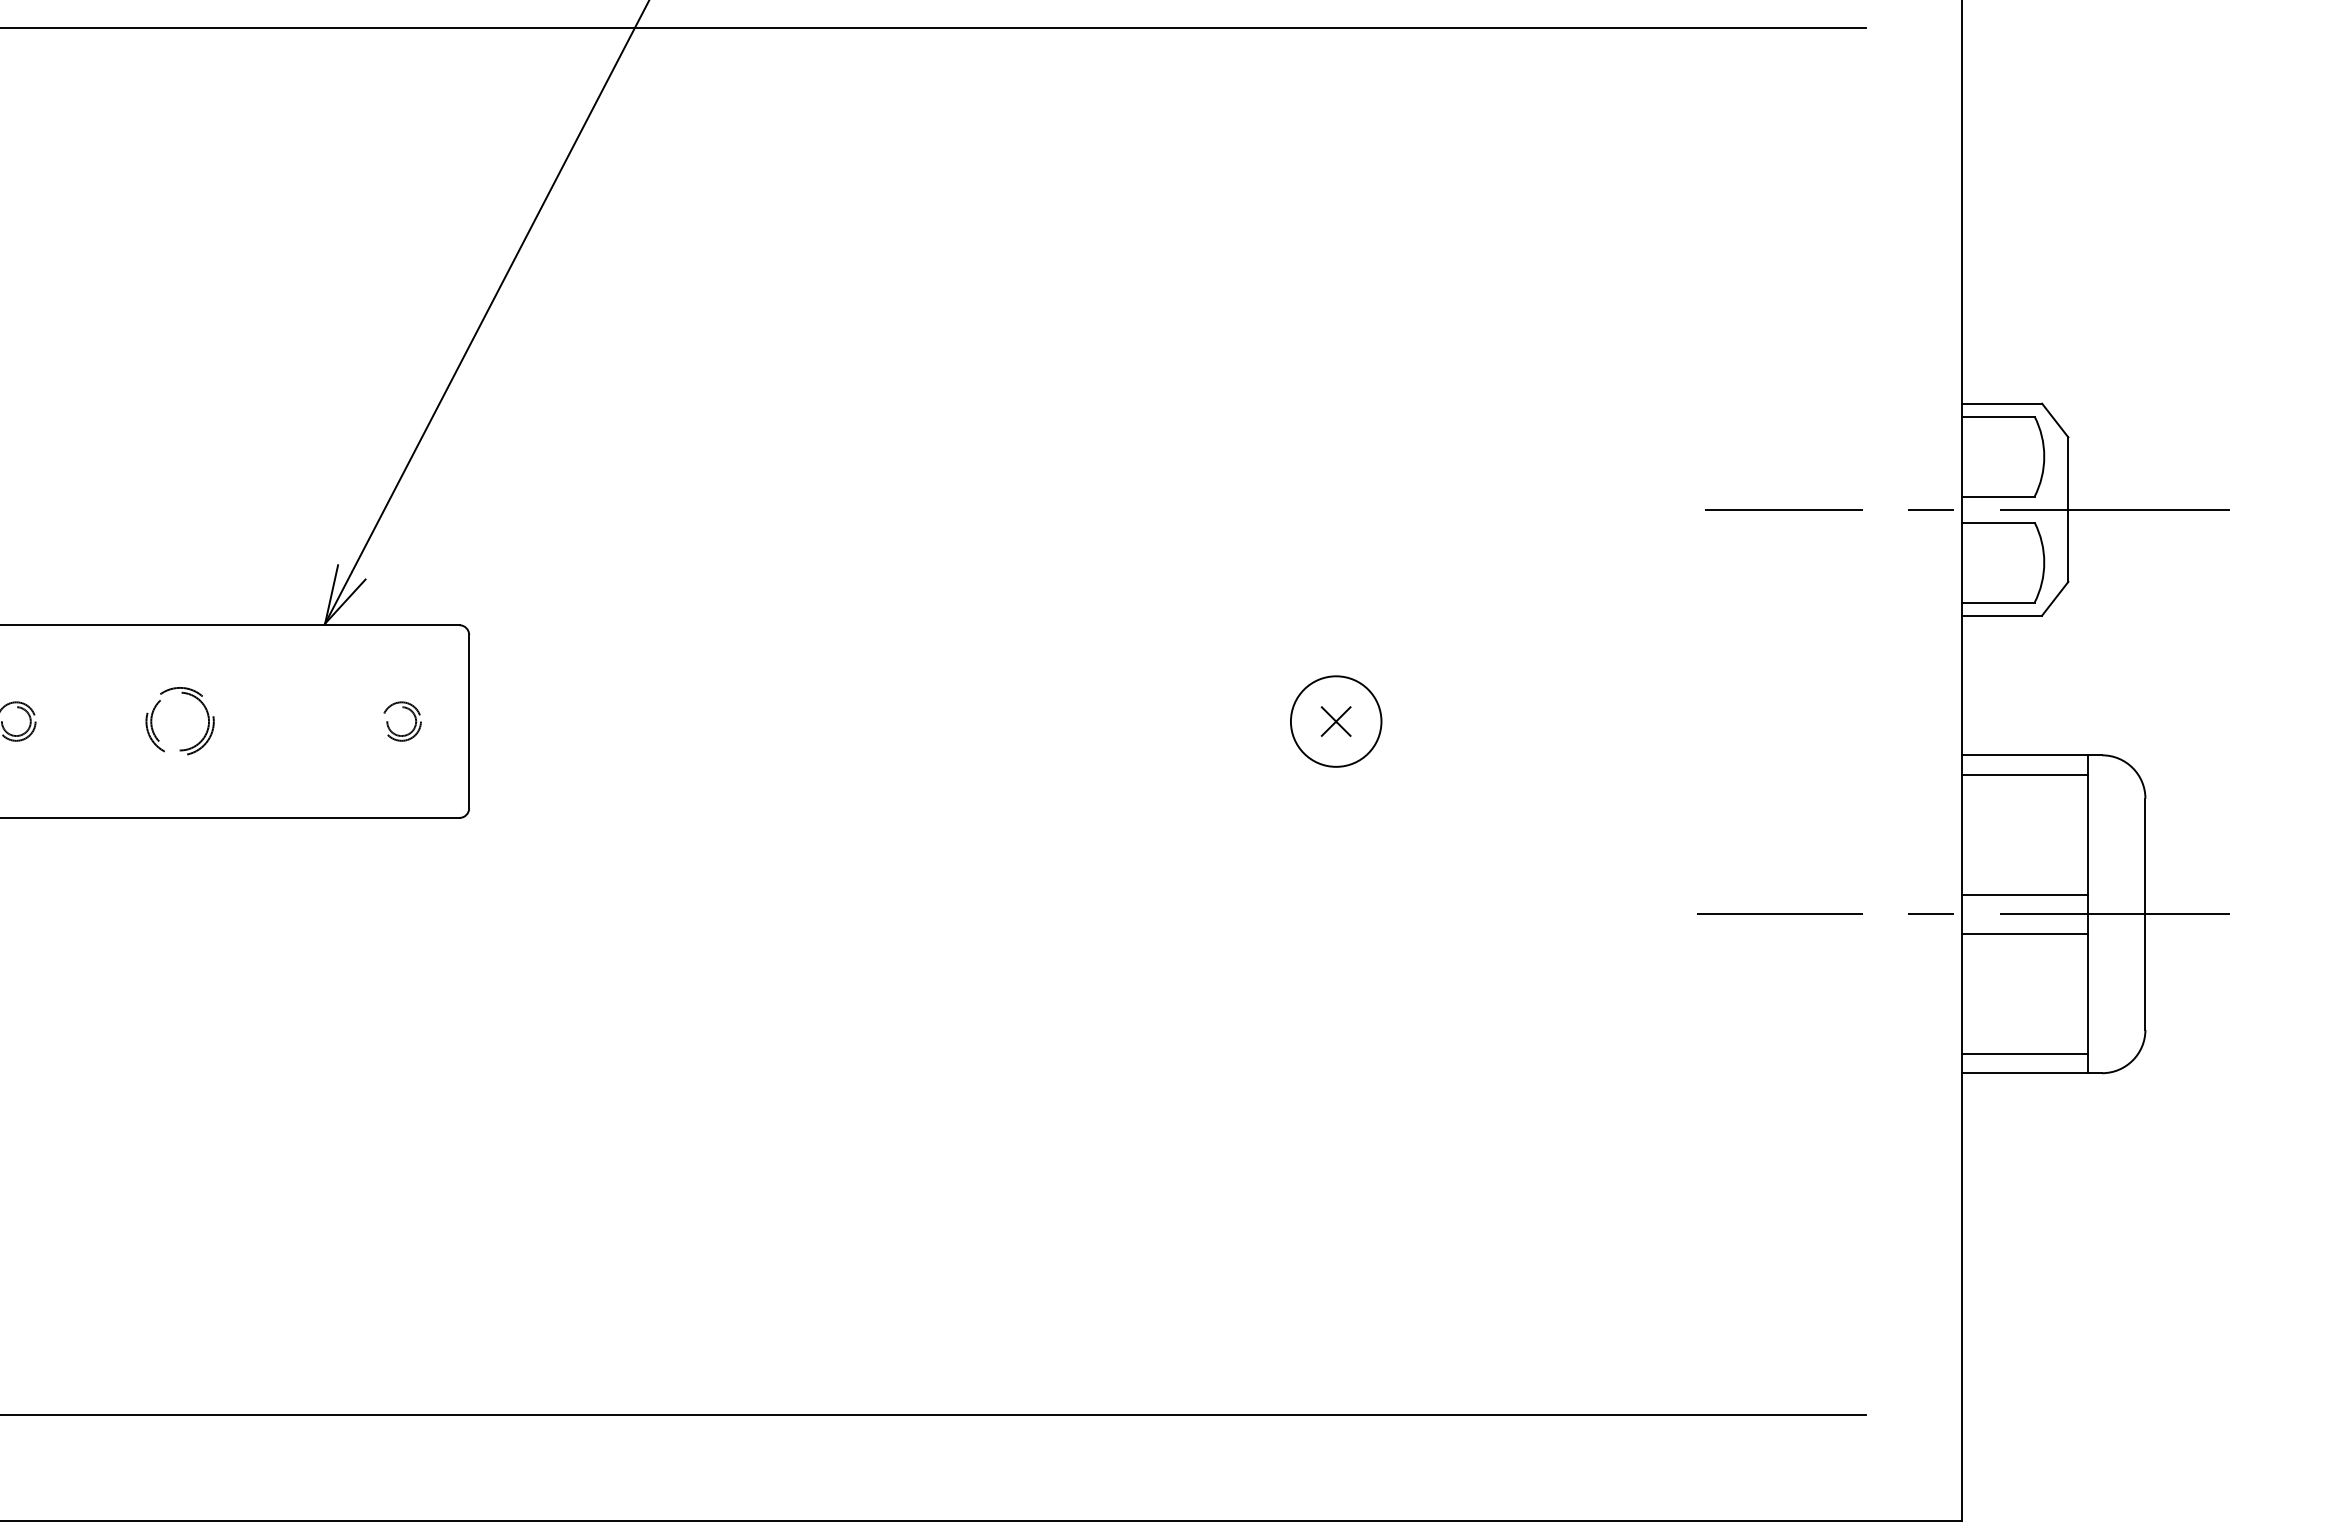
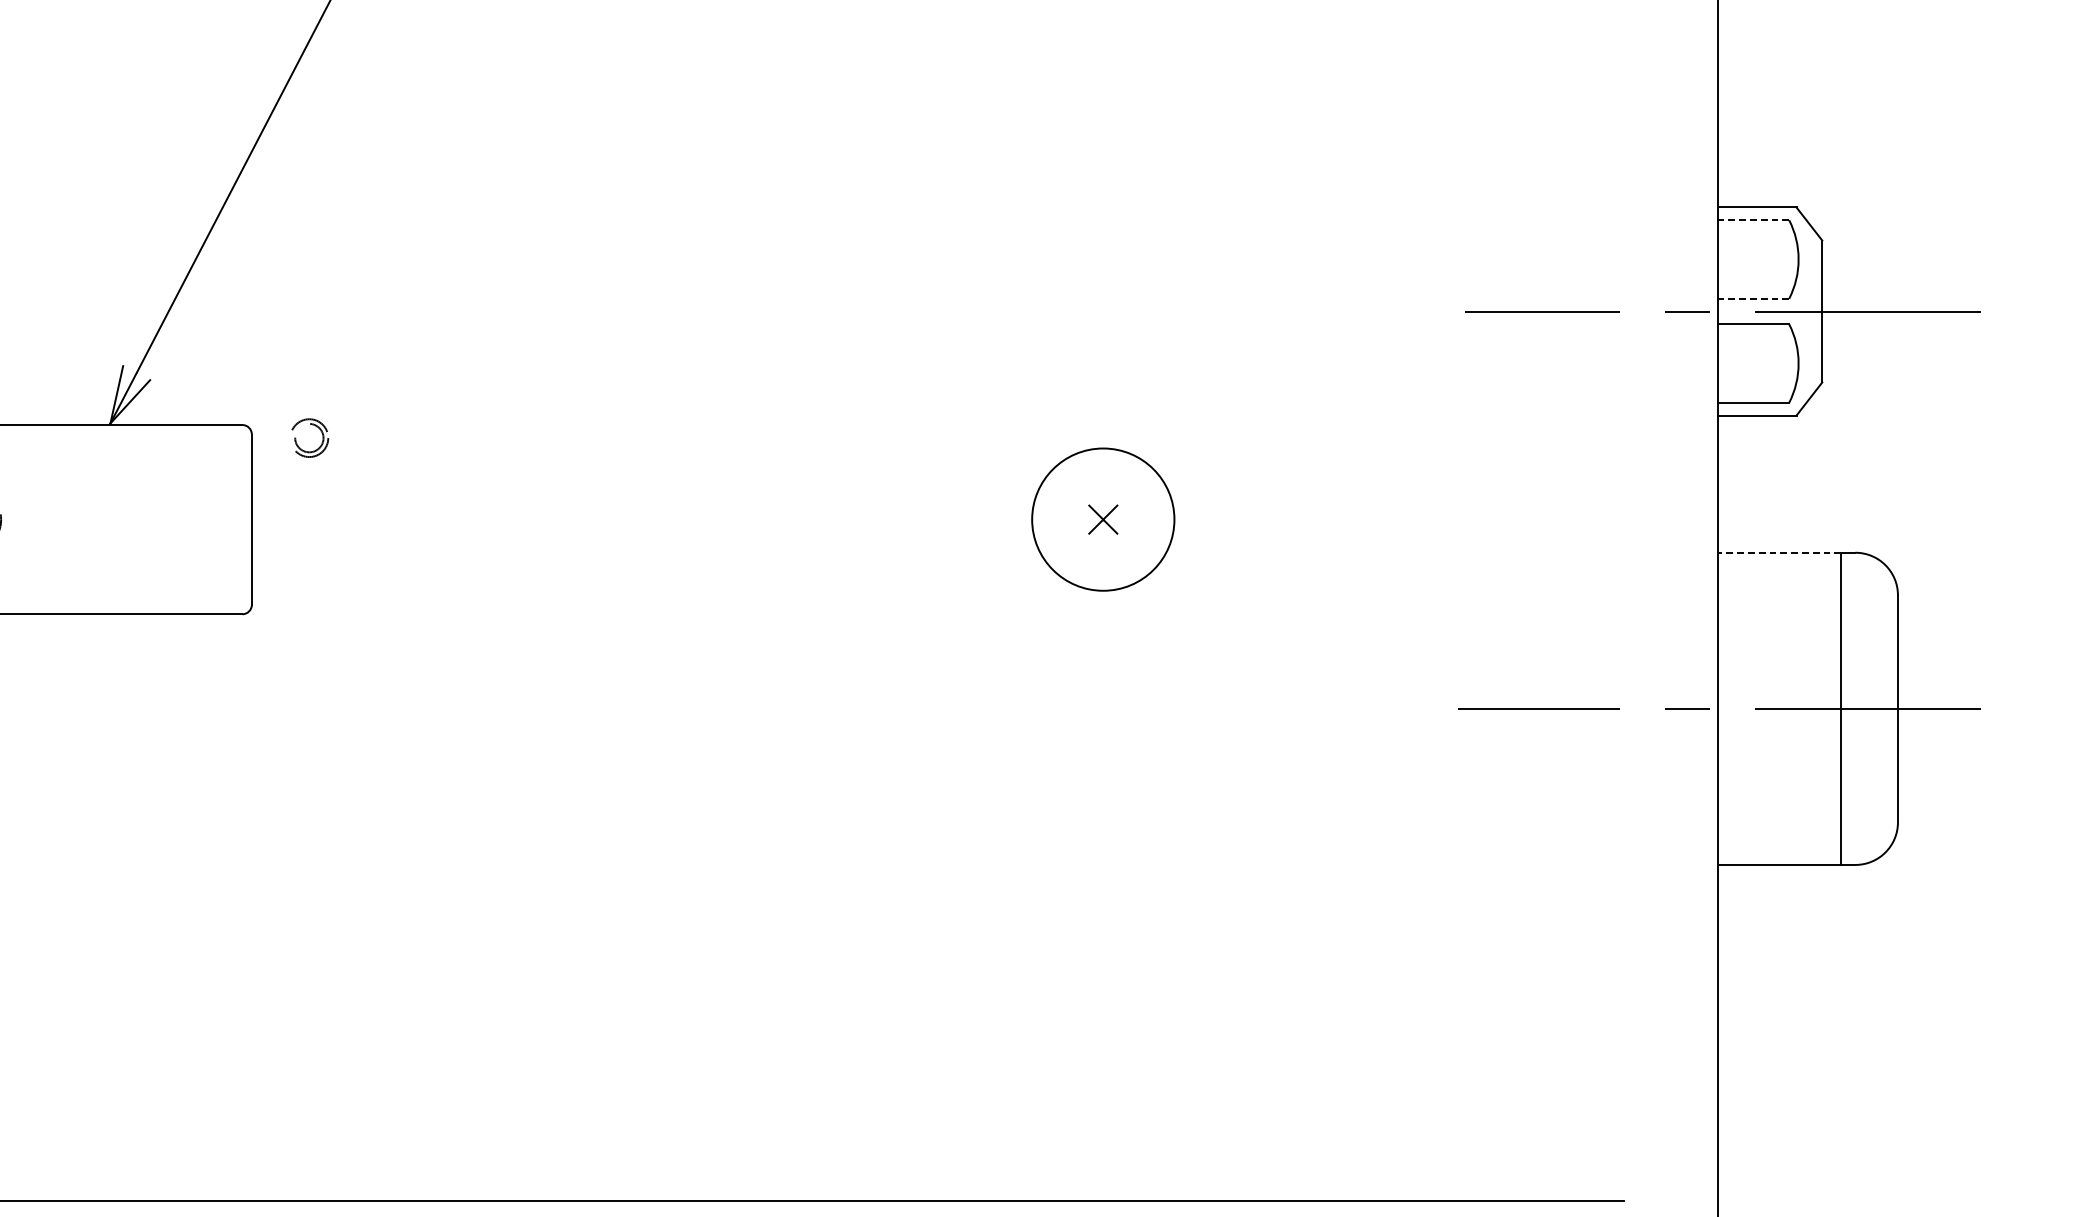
line: (1998, 416) -> (1753, 220), solid -> dashed
line: (1998, 496) -> (1753, 298), solid -> dashed
part: (414, 718) -> (321, 435), moved
circle: (1335, 721) -> (1102, 519), size x1.6
line: (2025, 755) -> (1780, 552), solid -> dashed
line: (2024, 774) -> (1779, 571), removed
line: (2024, 894) -> (1779, 689), removed
line: (2024, 933) -> (1779, 727), removed
line: (2024, 1053) -> (1779, 845), removed

